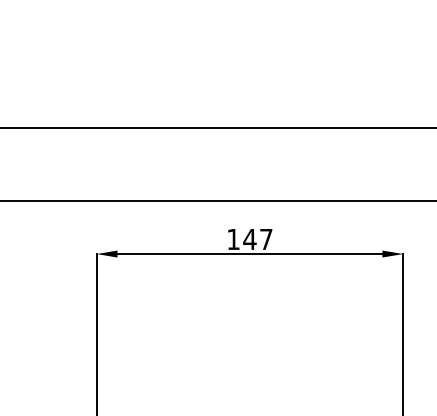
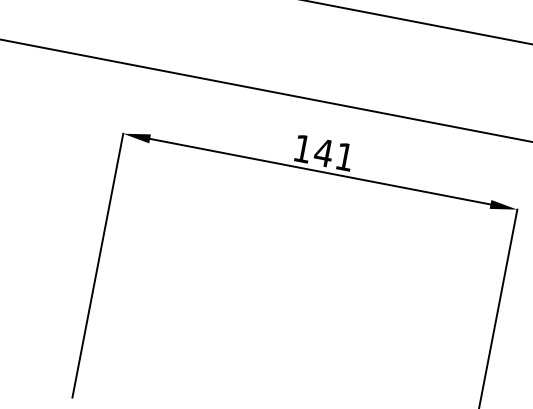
text: (266, 239) -> (345, 157), 147 -> 141

